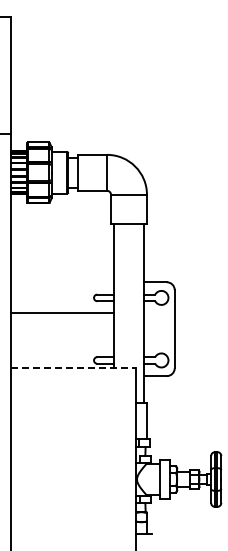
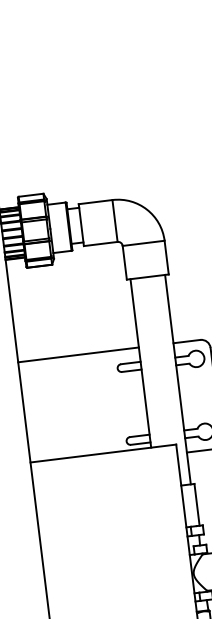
line: (62, 313) -> (78, 355), moved
line: (73, 368) -> (103, 453), dashed -> solid

